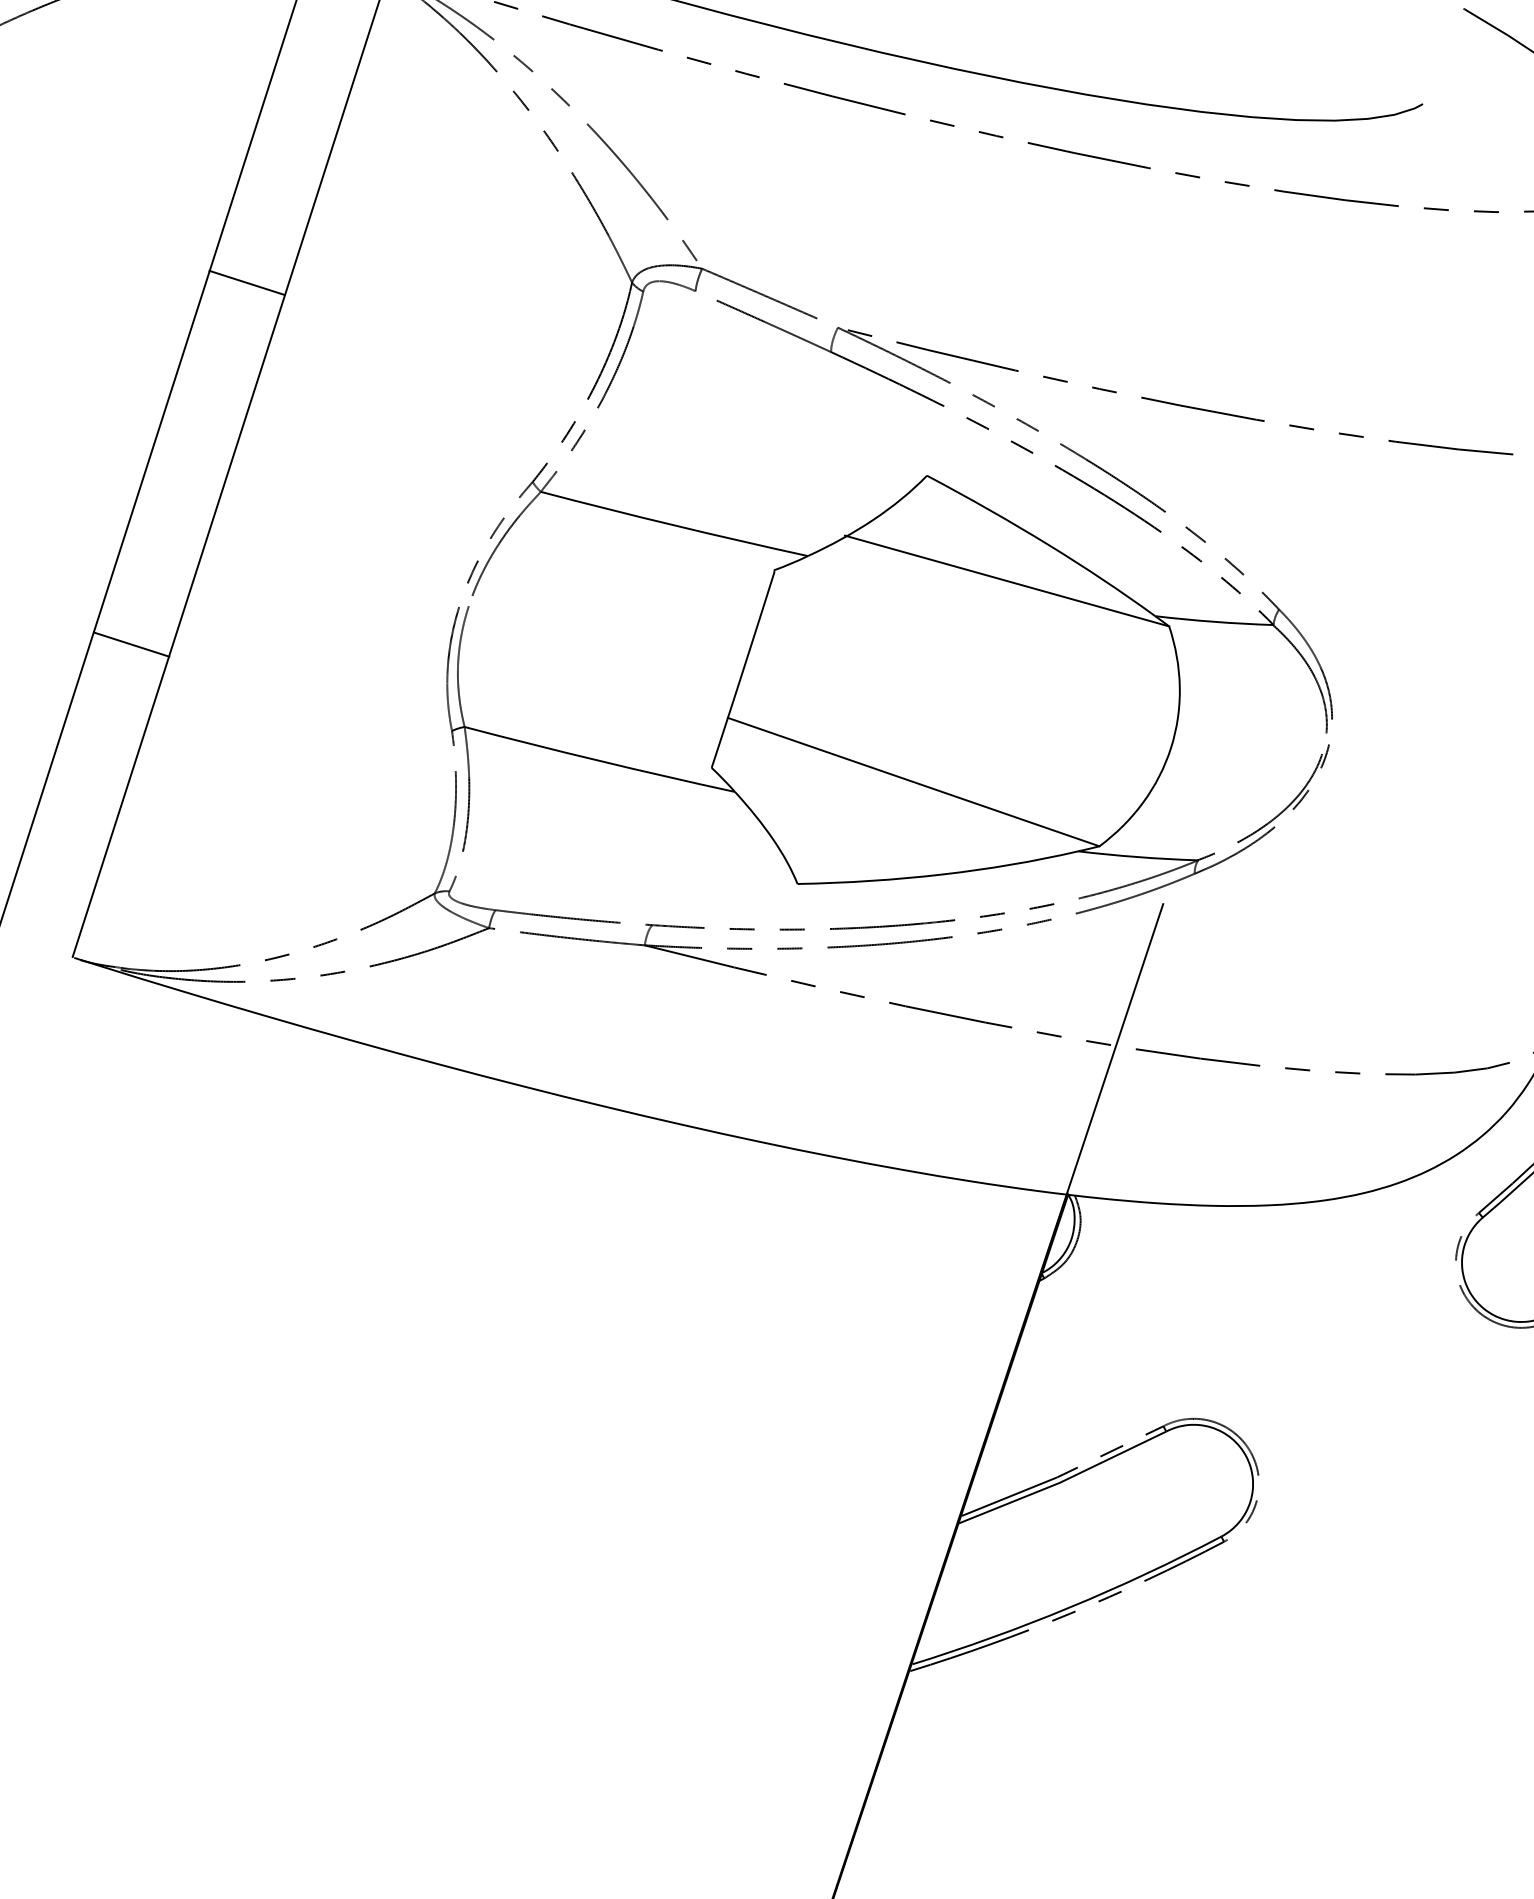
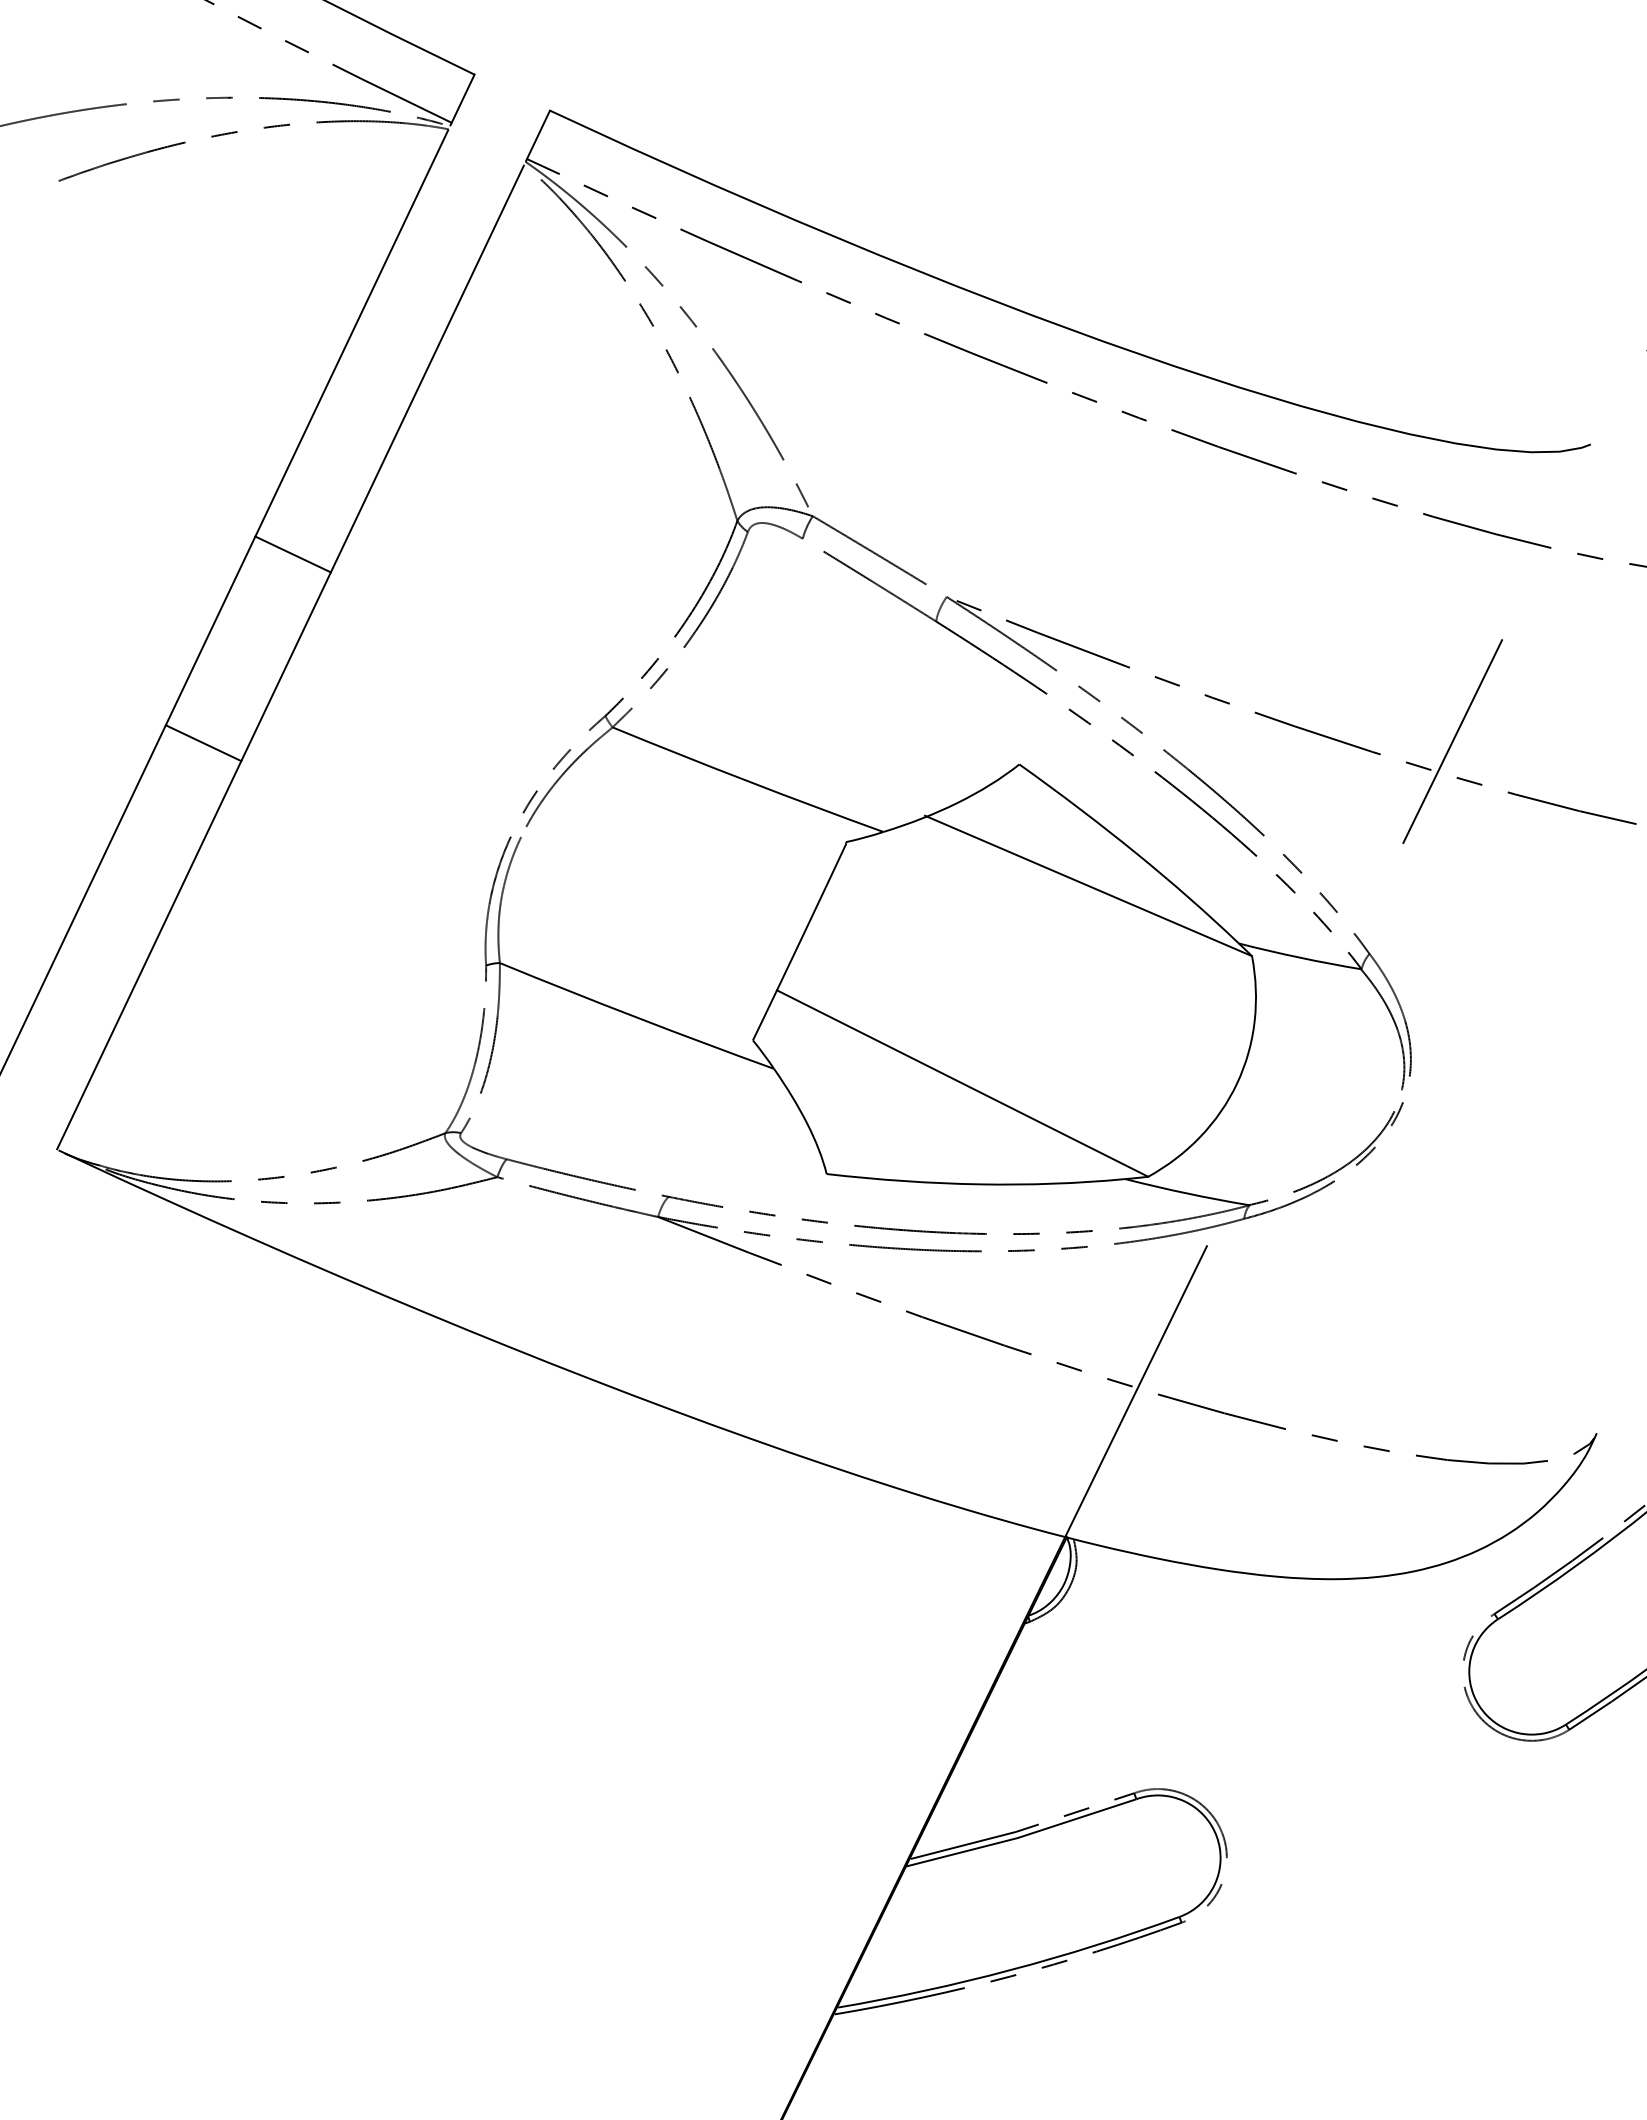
line: (246, 283) -> (292, 554), moved
line: (1330, 400) -> (1452, 741), added
line: (131, 644) -> (203, 743), moved

